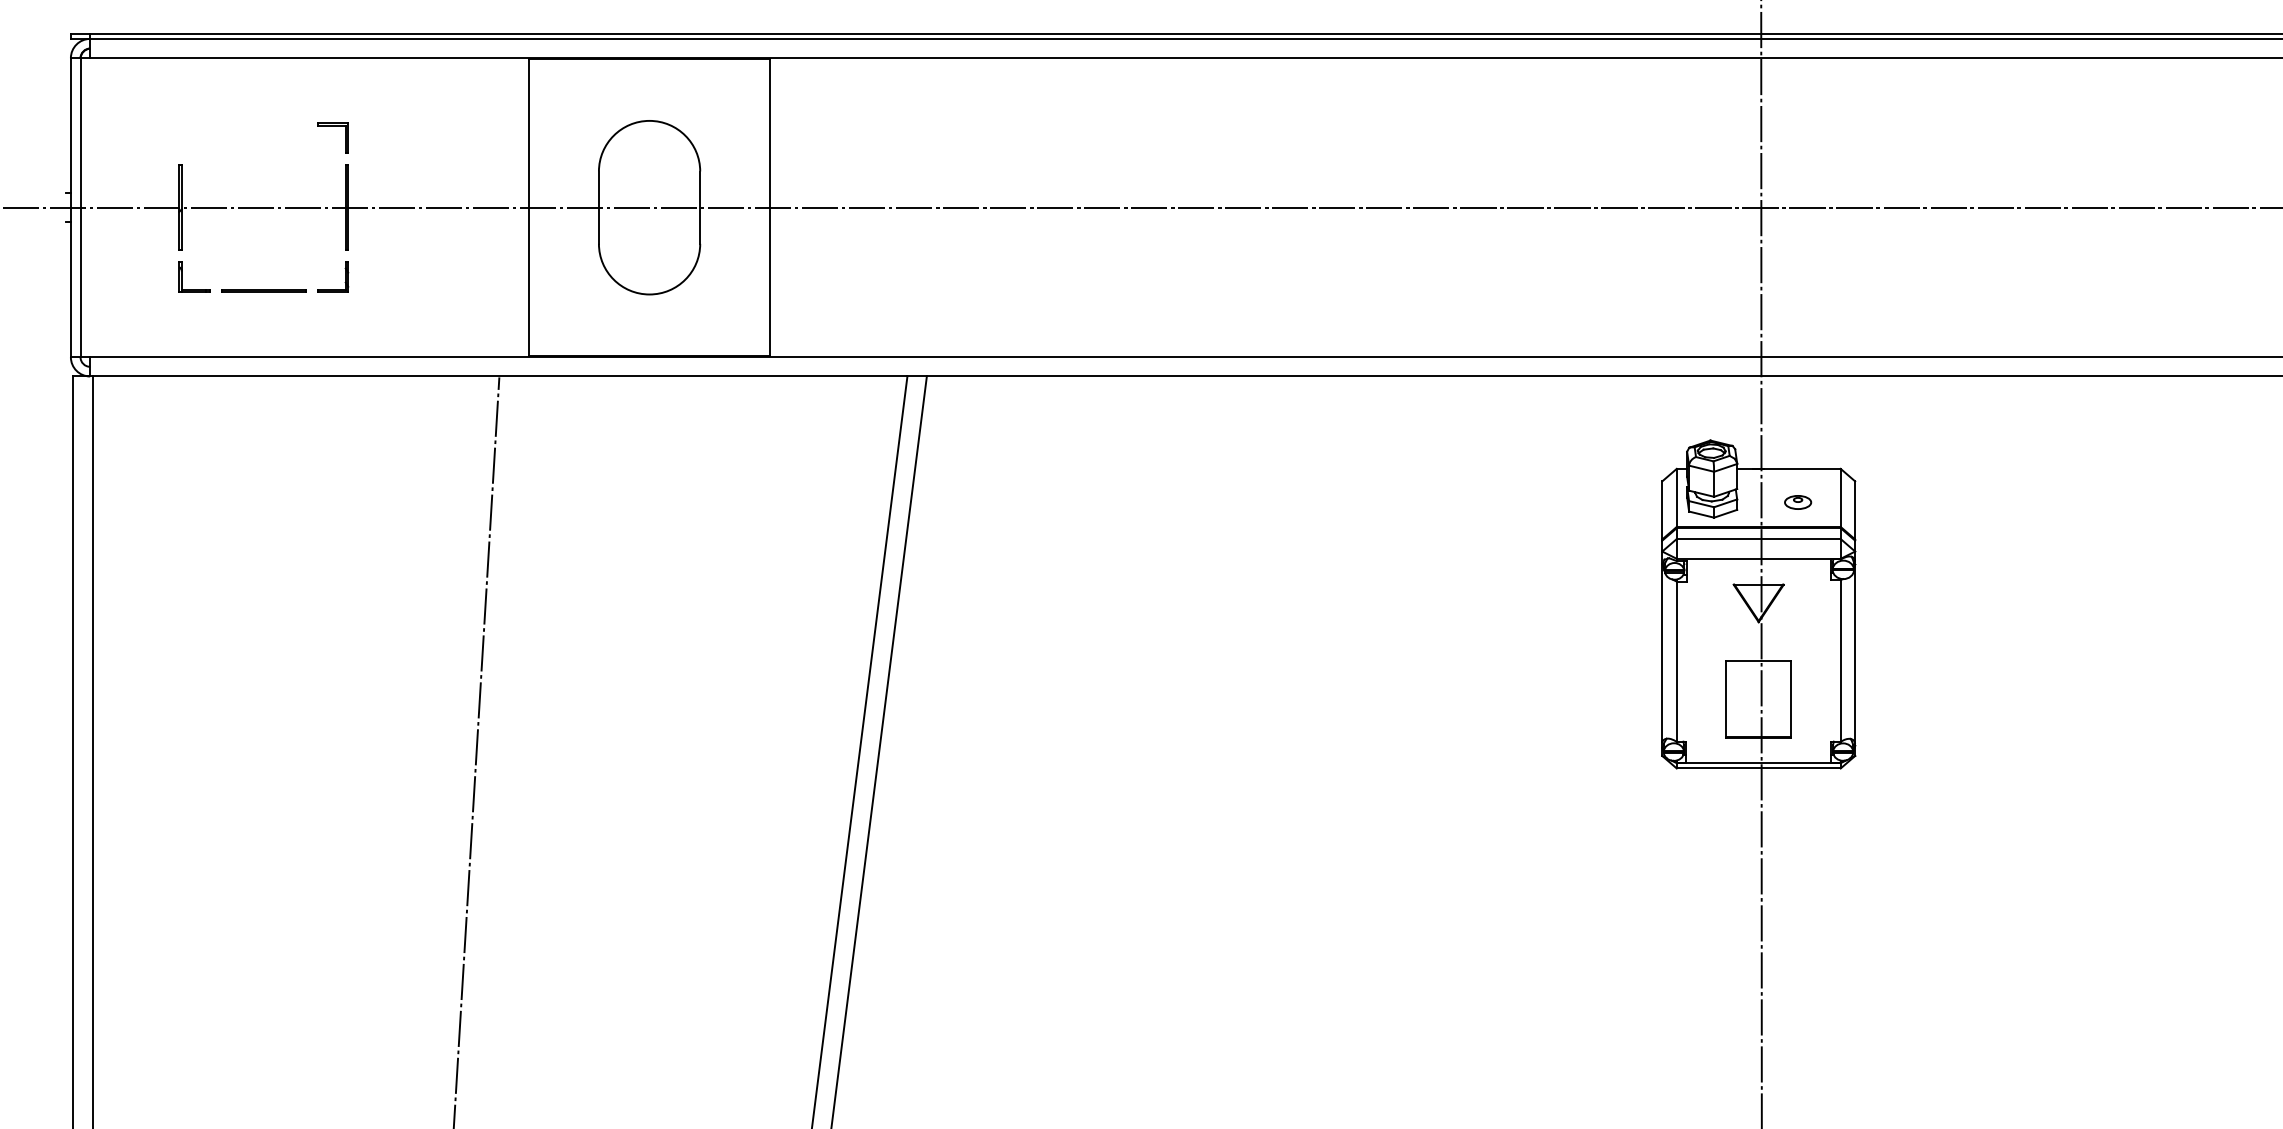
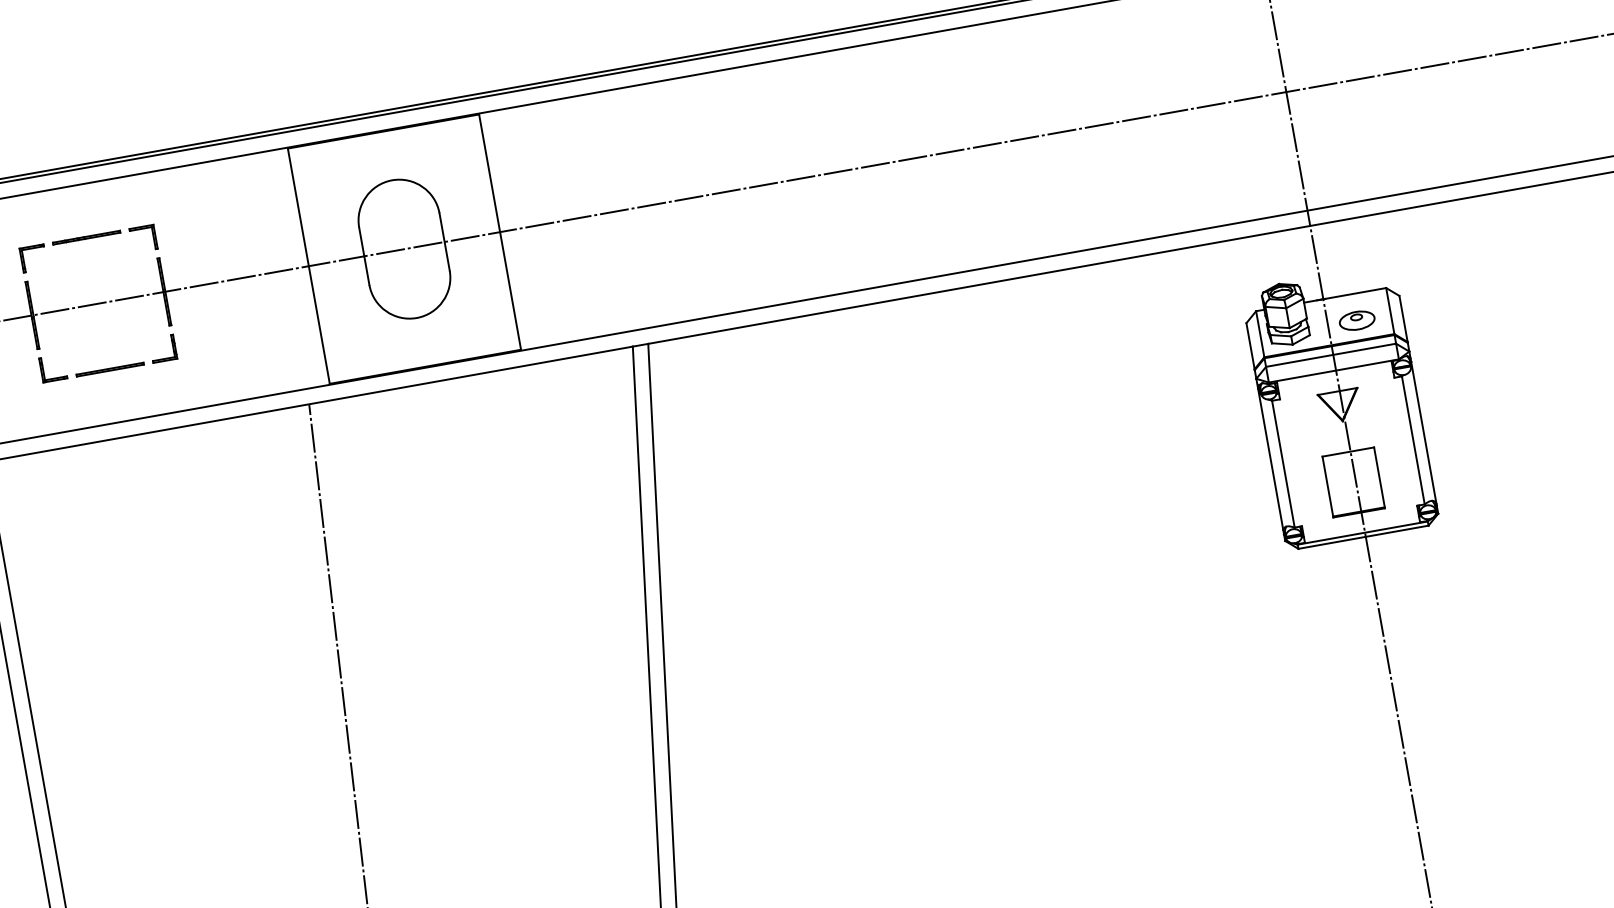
line: (263, 123) -> (86, 236), added
part: (194, 126) -> (32, 249), added
part: (1797, 502) -> (1356, 320), size x1.67

